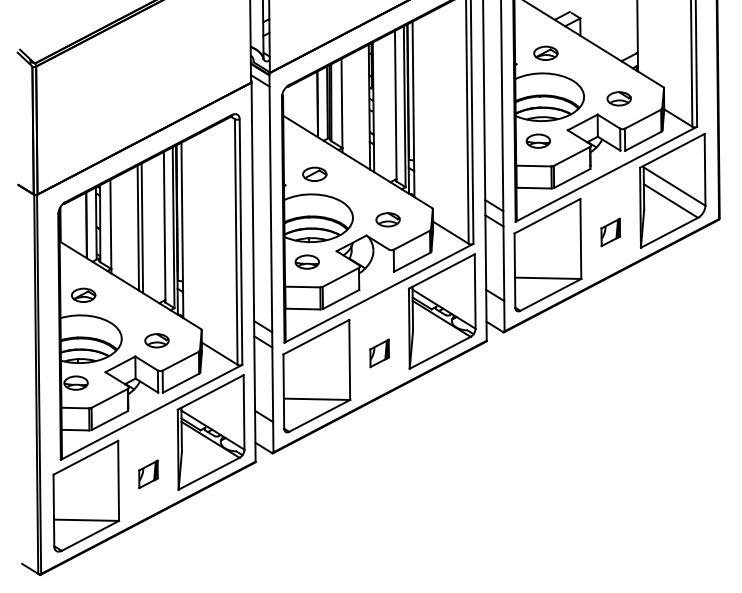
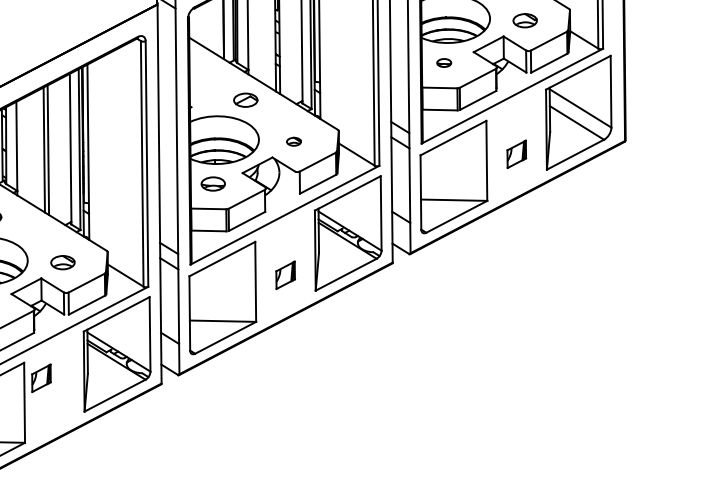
part: (537, 140) -> (443, 62), size x0.6
part: (314, 173) -> (245, 99), moved
part: (387, 219) -> (293, 141), size x0.6
part: (148, 474) -> (41, 378), moved

